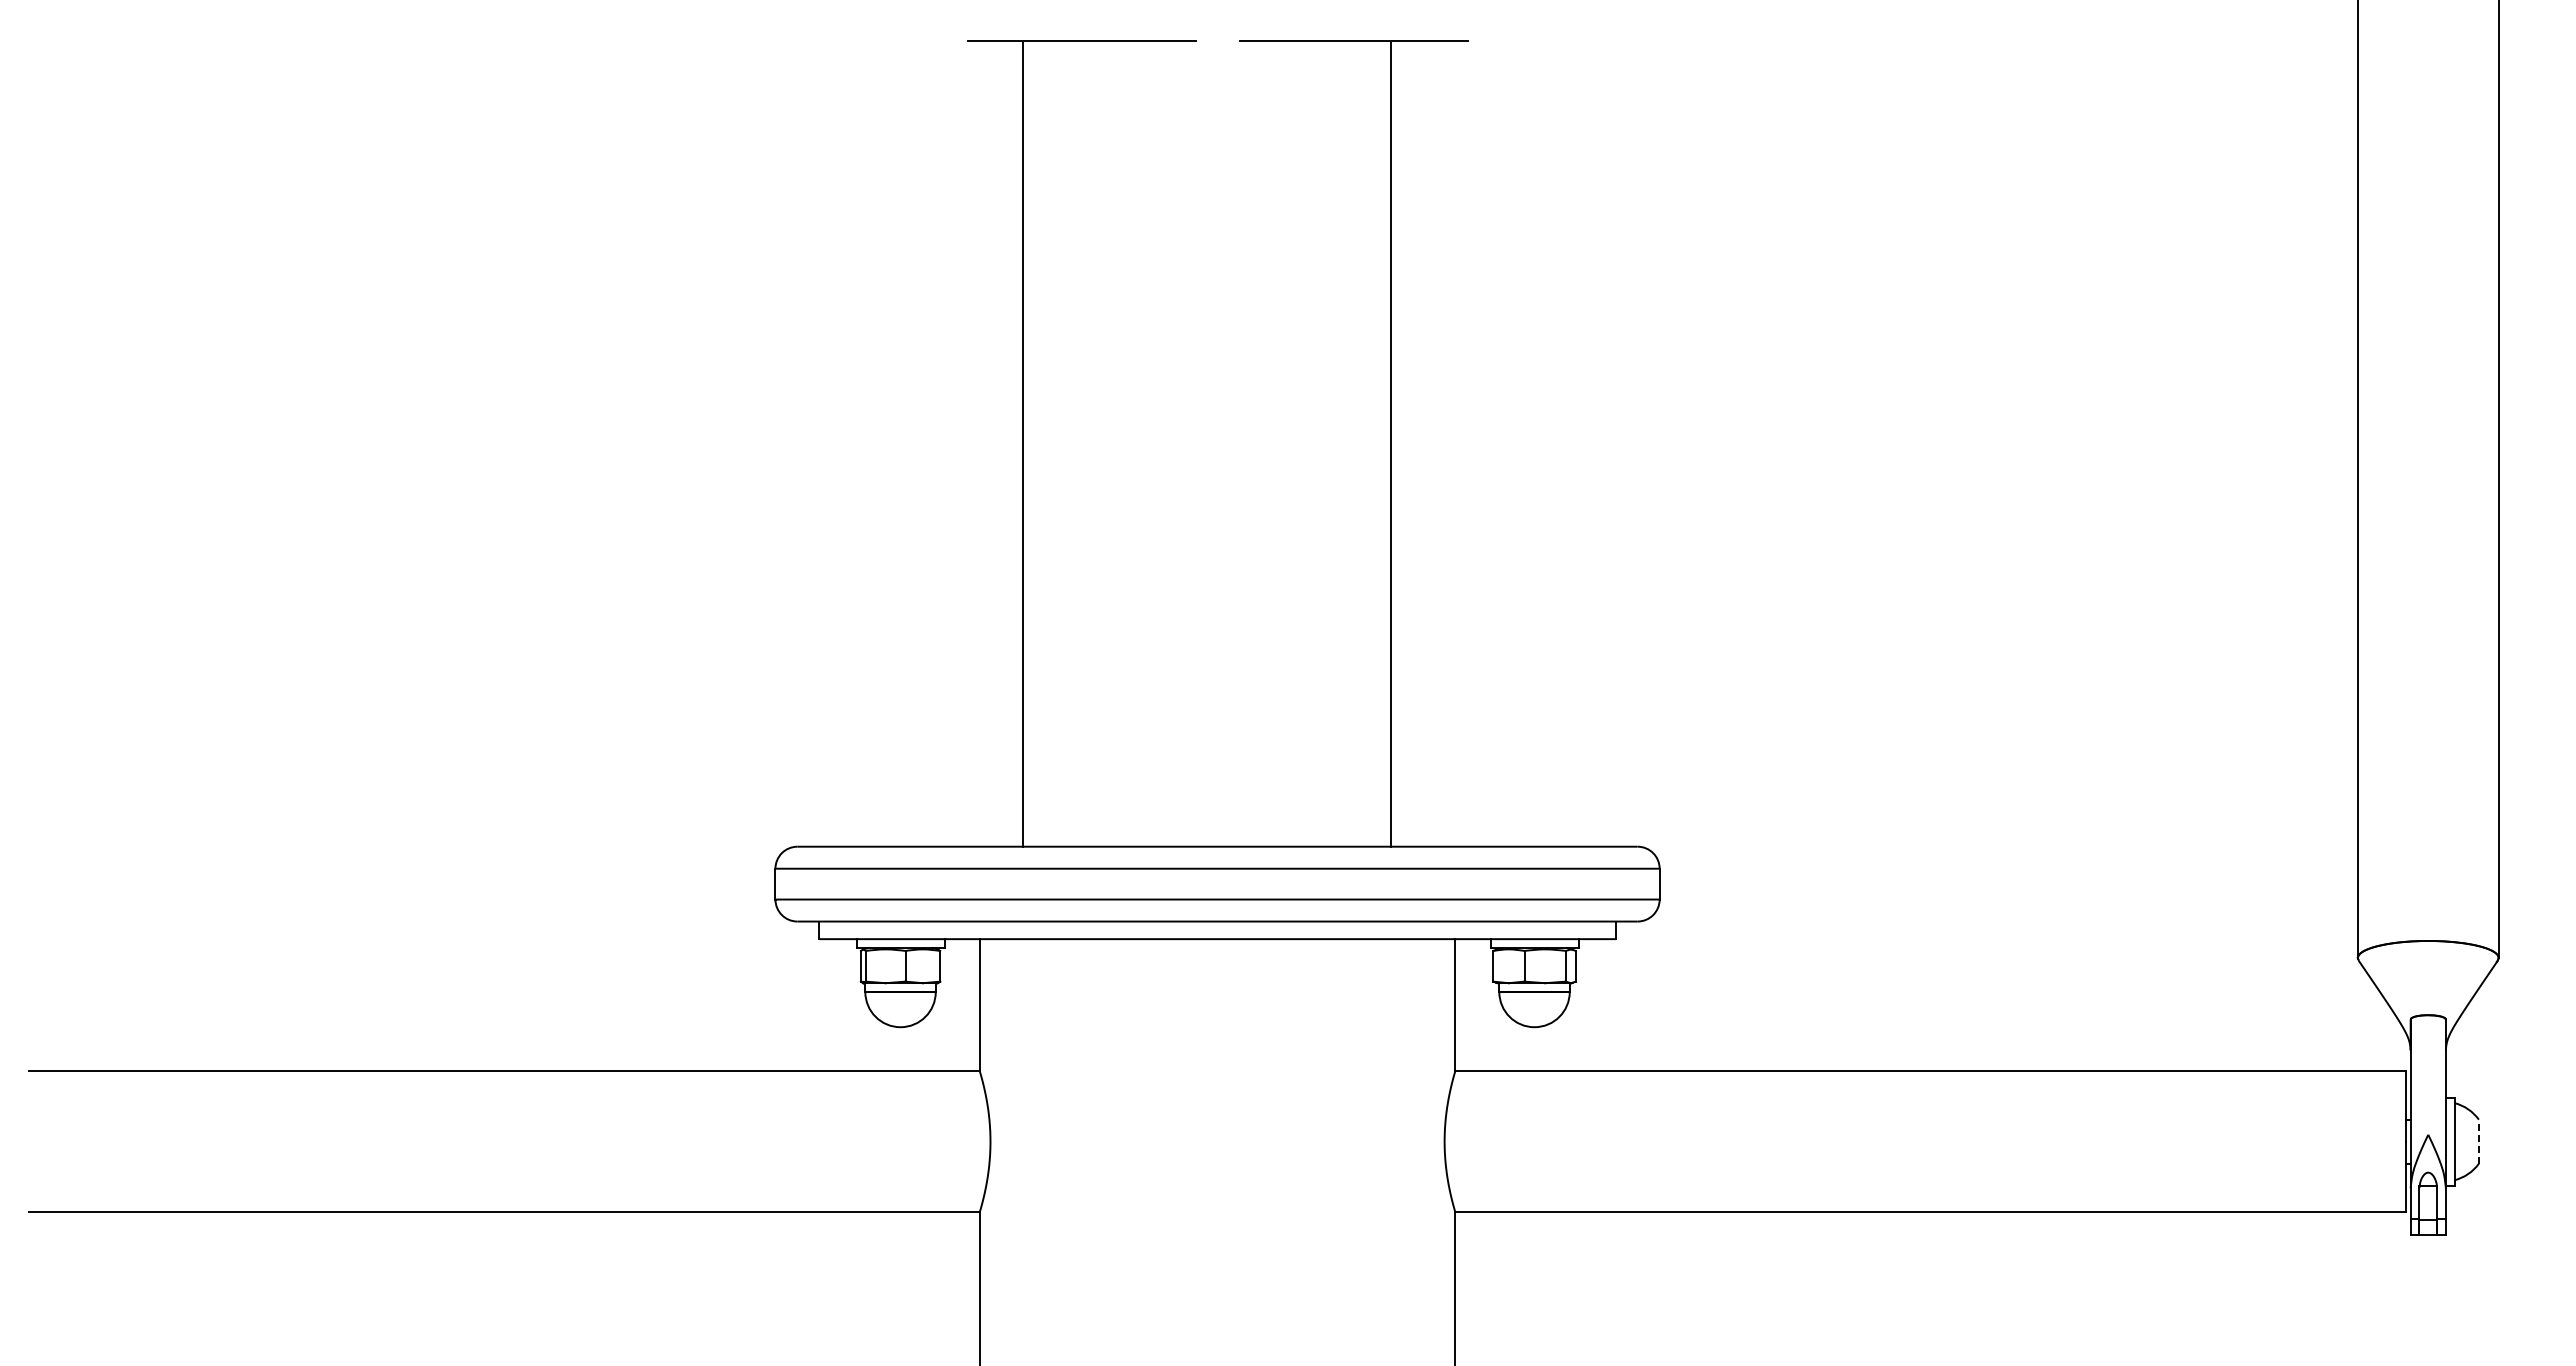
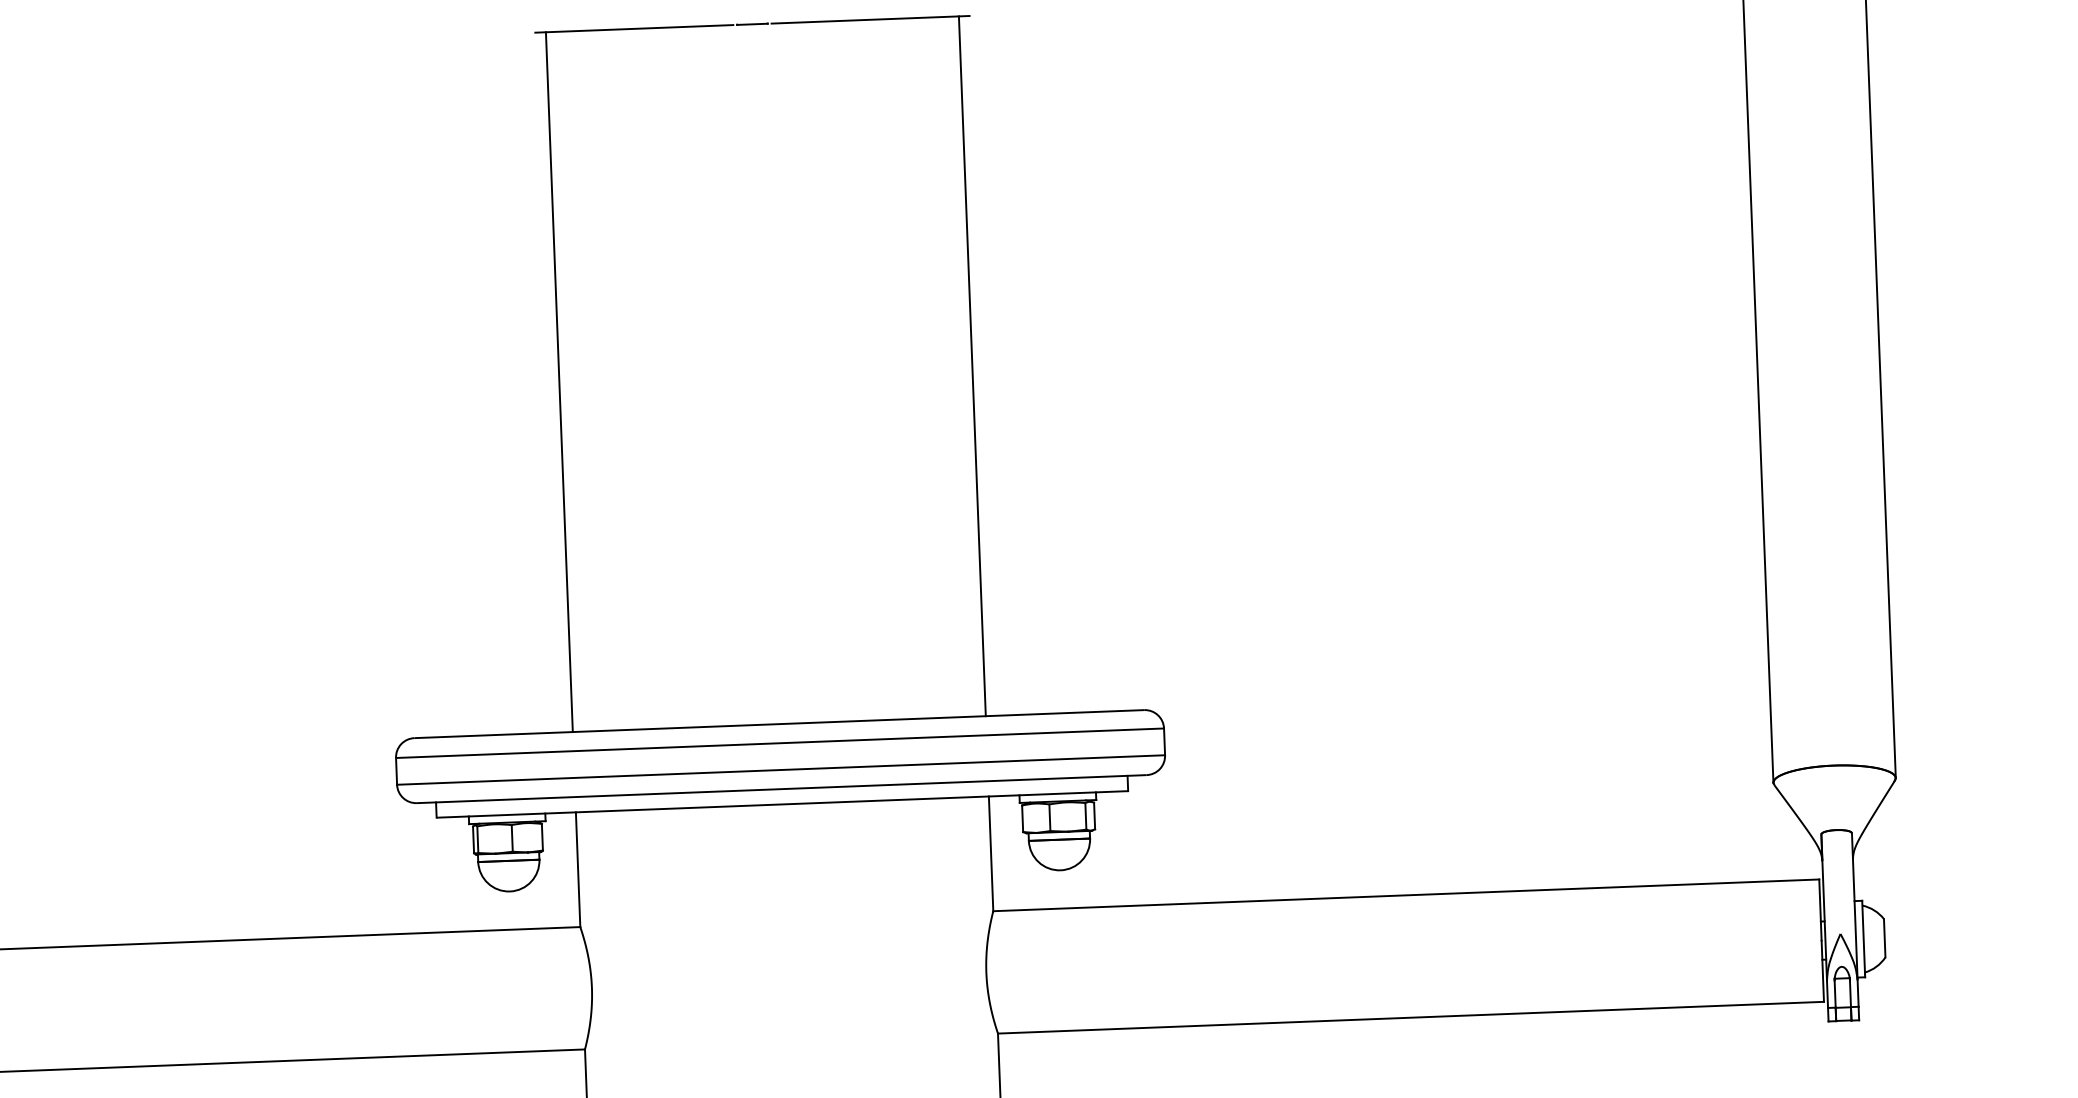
line: (1217, 41) -> (752, 24), added
line: (1022, 443) -> (559, 381), moved
line: (1391, 443) -> (972, 365), moved
line: (2478, 1141) -> (1884, 938), dashed -> solid

